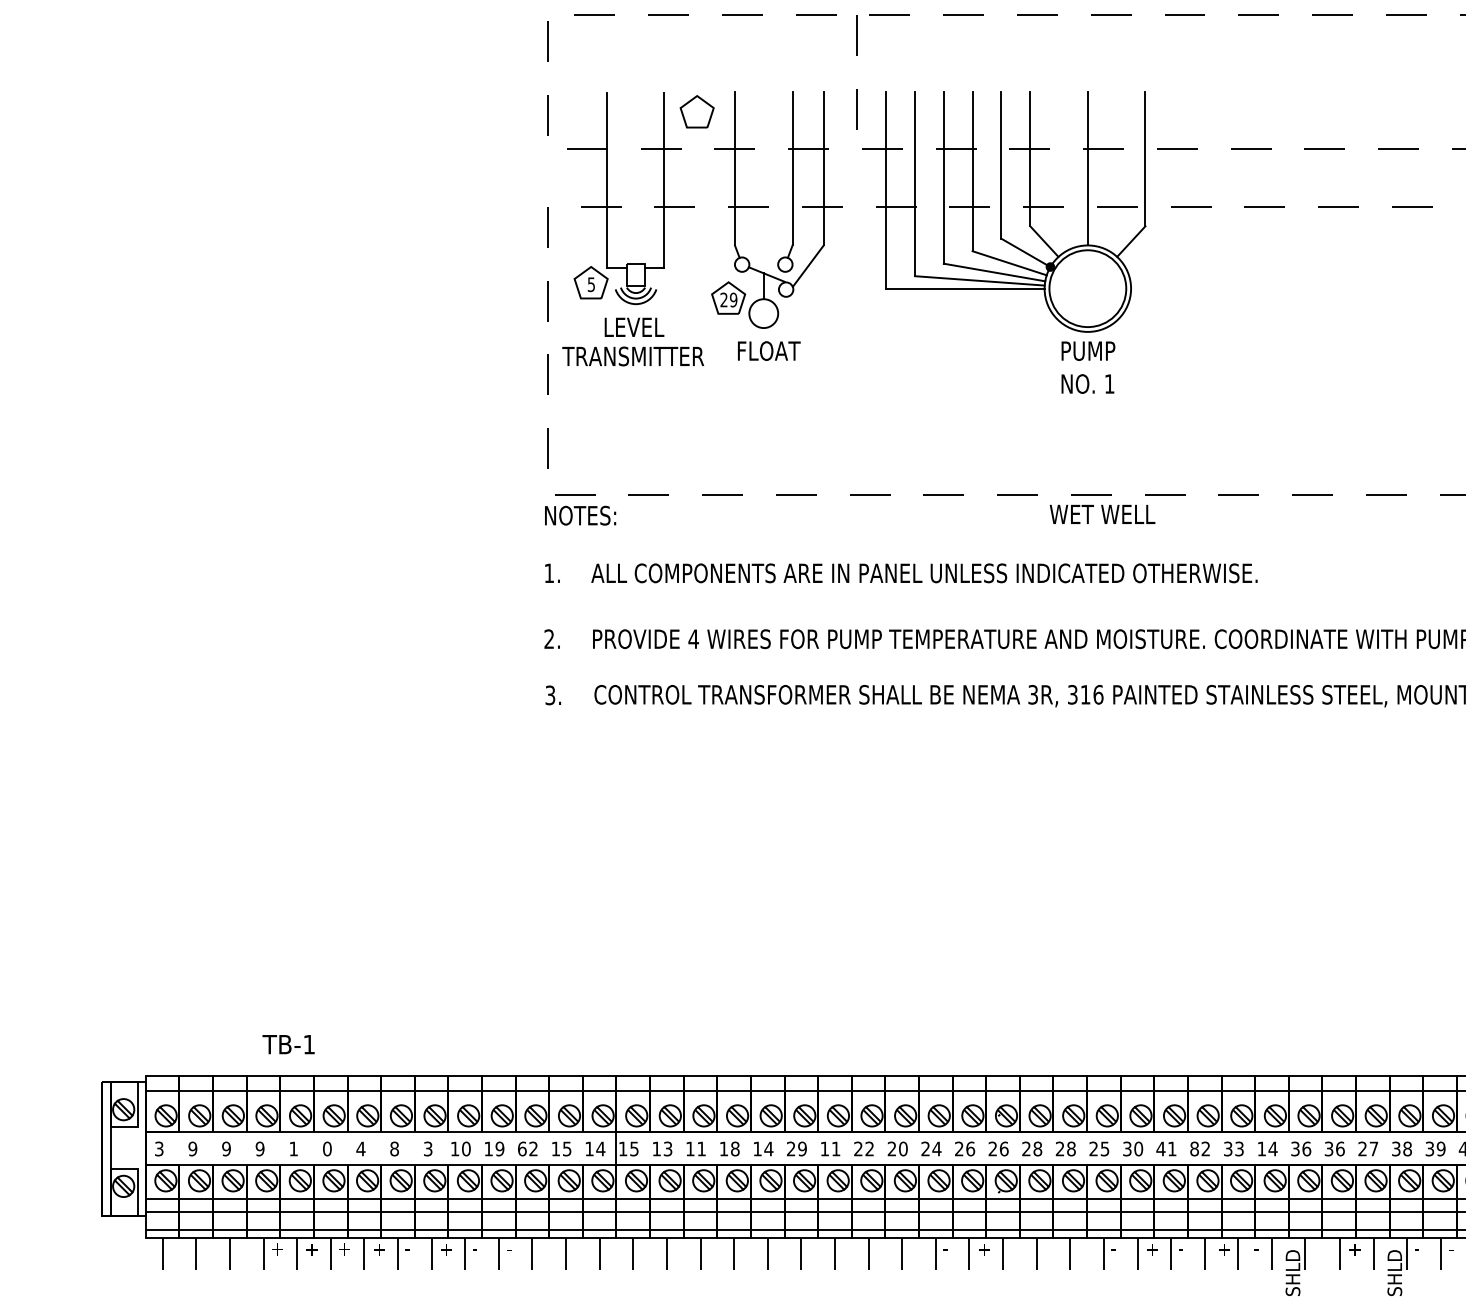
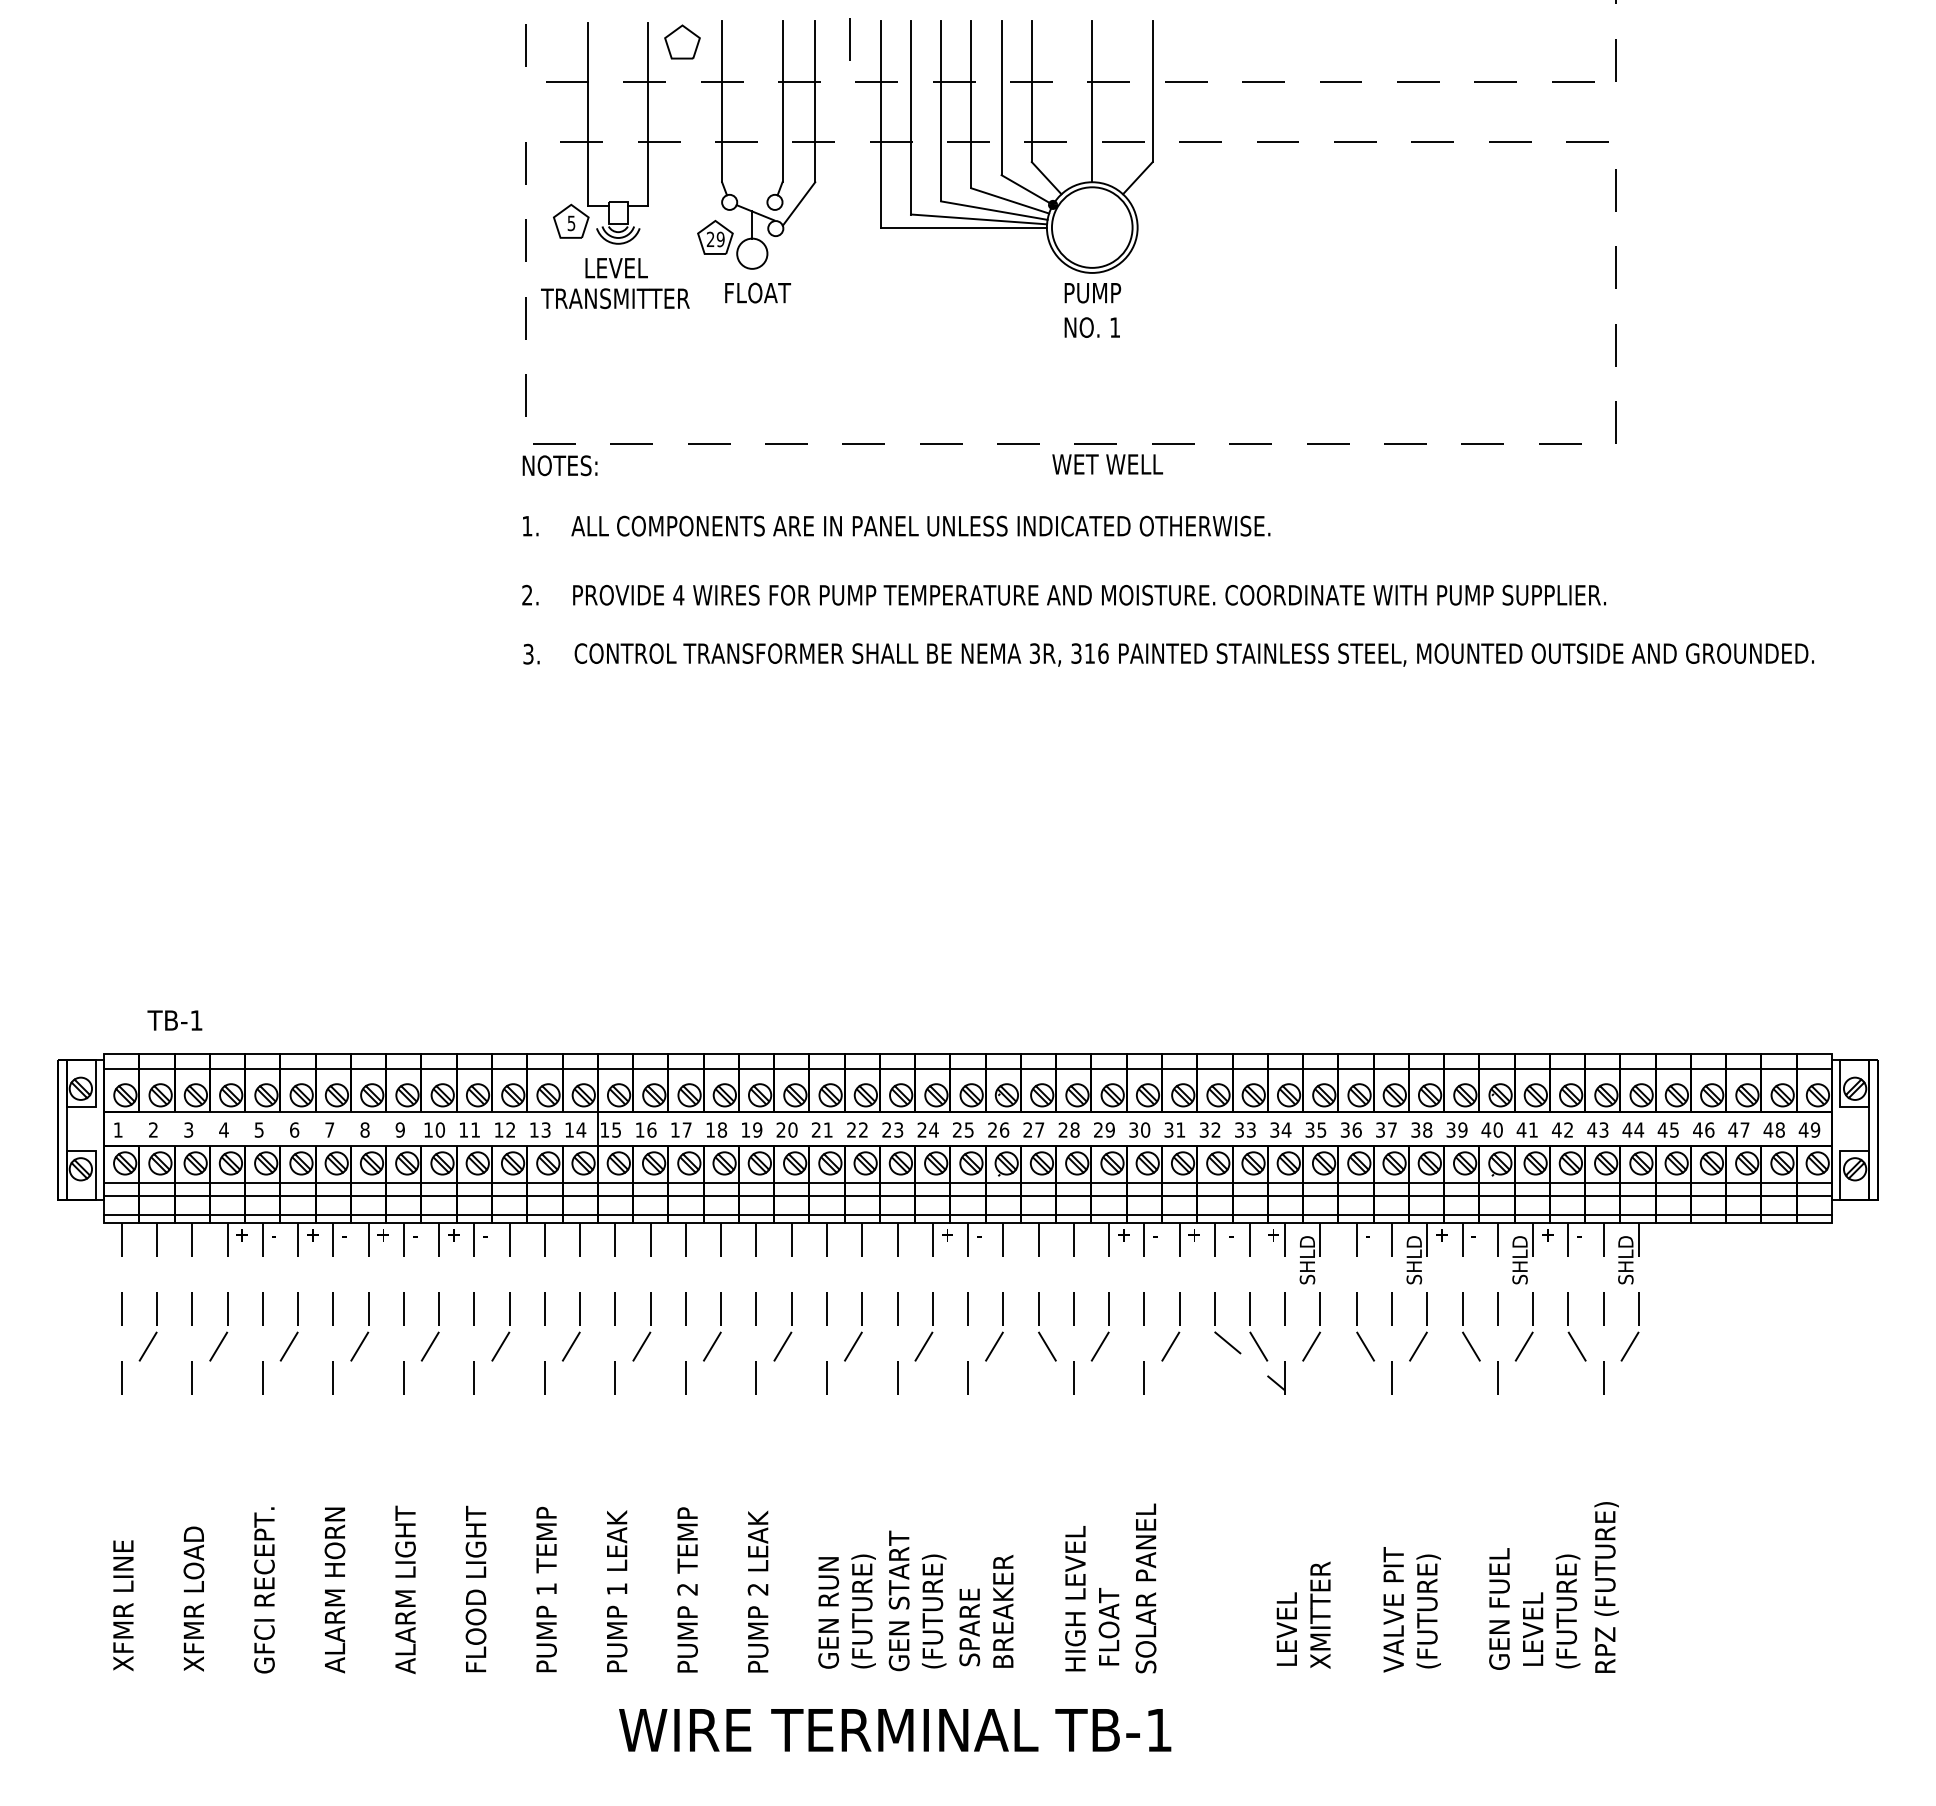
text: (288, 1044) -> (174, 1020), moved
text: (158, 1148) -> (117, 1129), 3 -> 1
text: (192, 1148) -> (153, 1129), 9 -> 2
text: (226, 1148) -> (188, 1129), 9 -> 3
text: (259, 1148) -> (223, 1129), 9 -> 4
text: (293, 1148) -> (258, 1129), 1 -> 5
text: (327, 1148) -> (294, 1129), 0 -> 6
text: (360, 1148) -> (329, 1129), 4 -> 7
text: (427, 1148) -> (399, 1129), 3 -> 9
text: (499, 1148) -> (475, 1129), 19 -> 11
text: (521, 1148) -> (498, 1129), 62 -> 12
text: (567, 1148) -> (546, 1129), 15 -> 13
text: (667, 1148) -> (651, 1129), 13 -> 16
text: (701, 1148) -> (686, 1129), 11 -> 17
text: (768, 1148) -> (757, 1129), 14 -> 19
text: (802, 1148) -> (792, 1129), 29 -> 20
text: (824, 1148) -> (815, 1129), 11 -> 21
text: (903, 1148) -> (898, 1129), 20 -> 23
text: (969, 1148) -> (968, 1129), 26 -> 25
text: (1037, 1148) -> (1039, 1129), 28 -> 27
text: (1104, 1148) -> (1109, 1129), 25 -> 29
text: (1160, 1148) -> (1168, 1129), 41 -> 31
text: (1193, 1148) -> (1203, 1129), 82 -> 32
text: (1261, 1148) -> (1274, 1129), 14 -> 34
text: (1306, 1148) -> (1321, 1129), 36 -> 35
text: (1362, 1148) -> (1380, 1129), 27 -> 37
text: (311, 1249) -> (277, 1235), + -> -
text: (378, 1249) -> (348, 1235), + -> -
text: (411, 1249) -> (382, 1235), - -> +
text: (445, 1249) -> (418, 1235), + -> -
text: (478, 1249) -> (453, 1235), - -> +
text: (948, 1249) -> (946, 1235), - -> +
text: (984, 1249) -> (983, 1235), + -> -
text: (1117, 1249) -> (1123, 1235), - -> +
text: (1151, 1249) -> (1159, 1235), + -> -
text: (1184, 1249) -> (1193, 1235), - -> +
text: (1223, 1249) -> (1234, 1235), + -> -
text: (1259, 1249) -> (1272, 1235), - -> +
text: (1354, 1249) -> (1371, 1235), + -> -
text: (1420, 1249) -> (1441, 1235), - -> +

